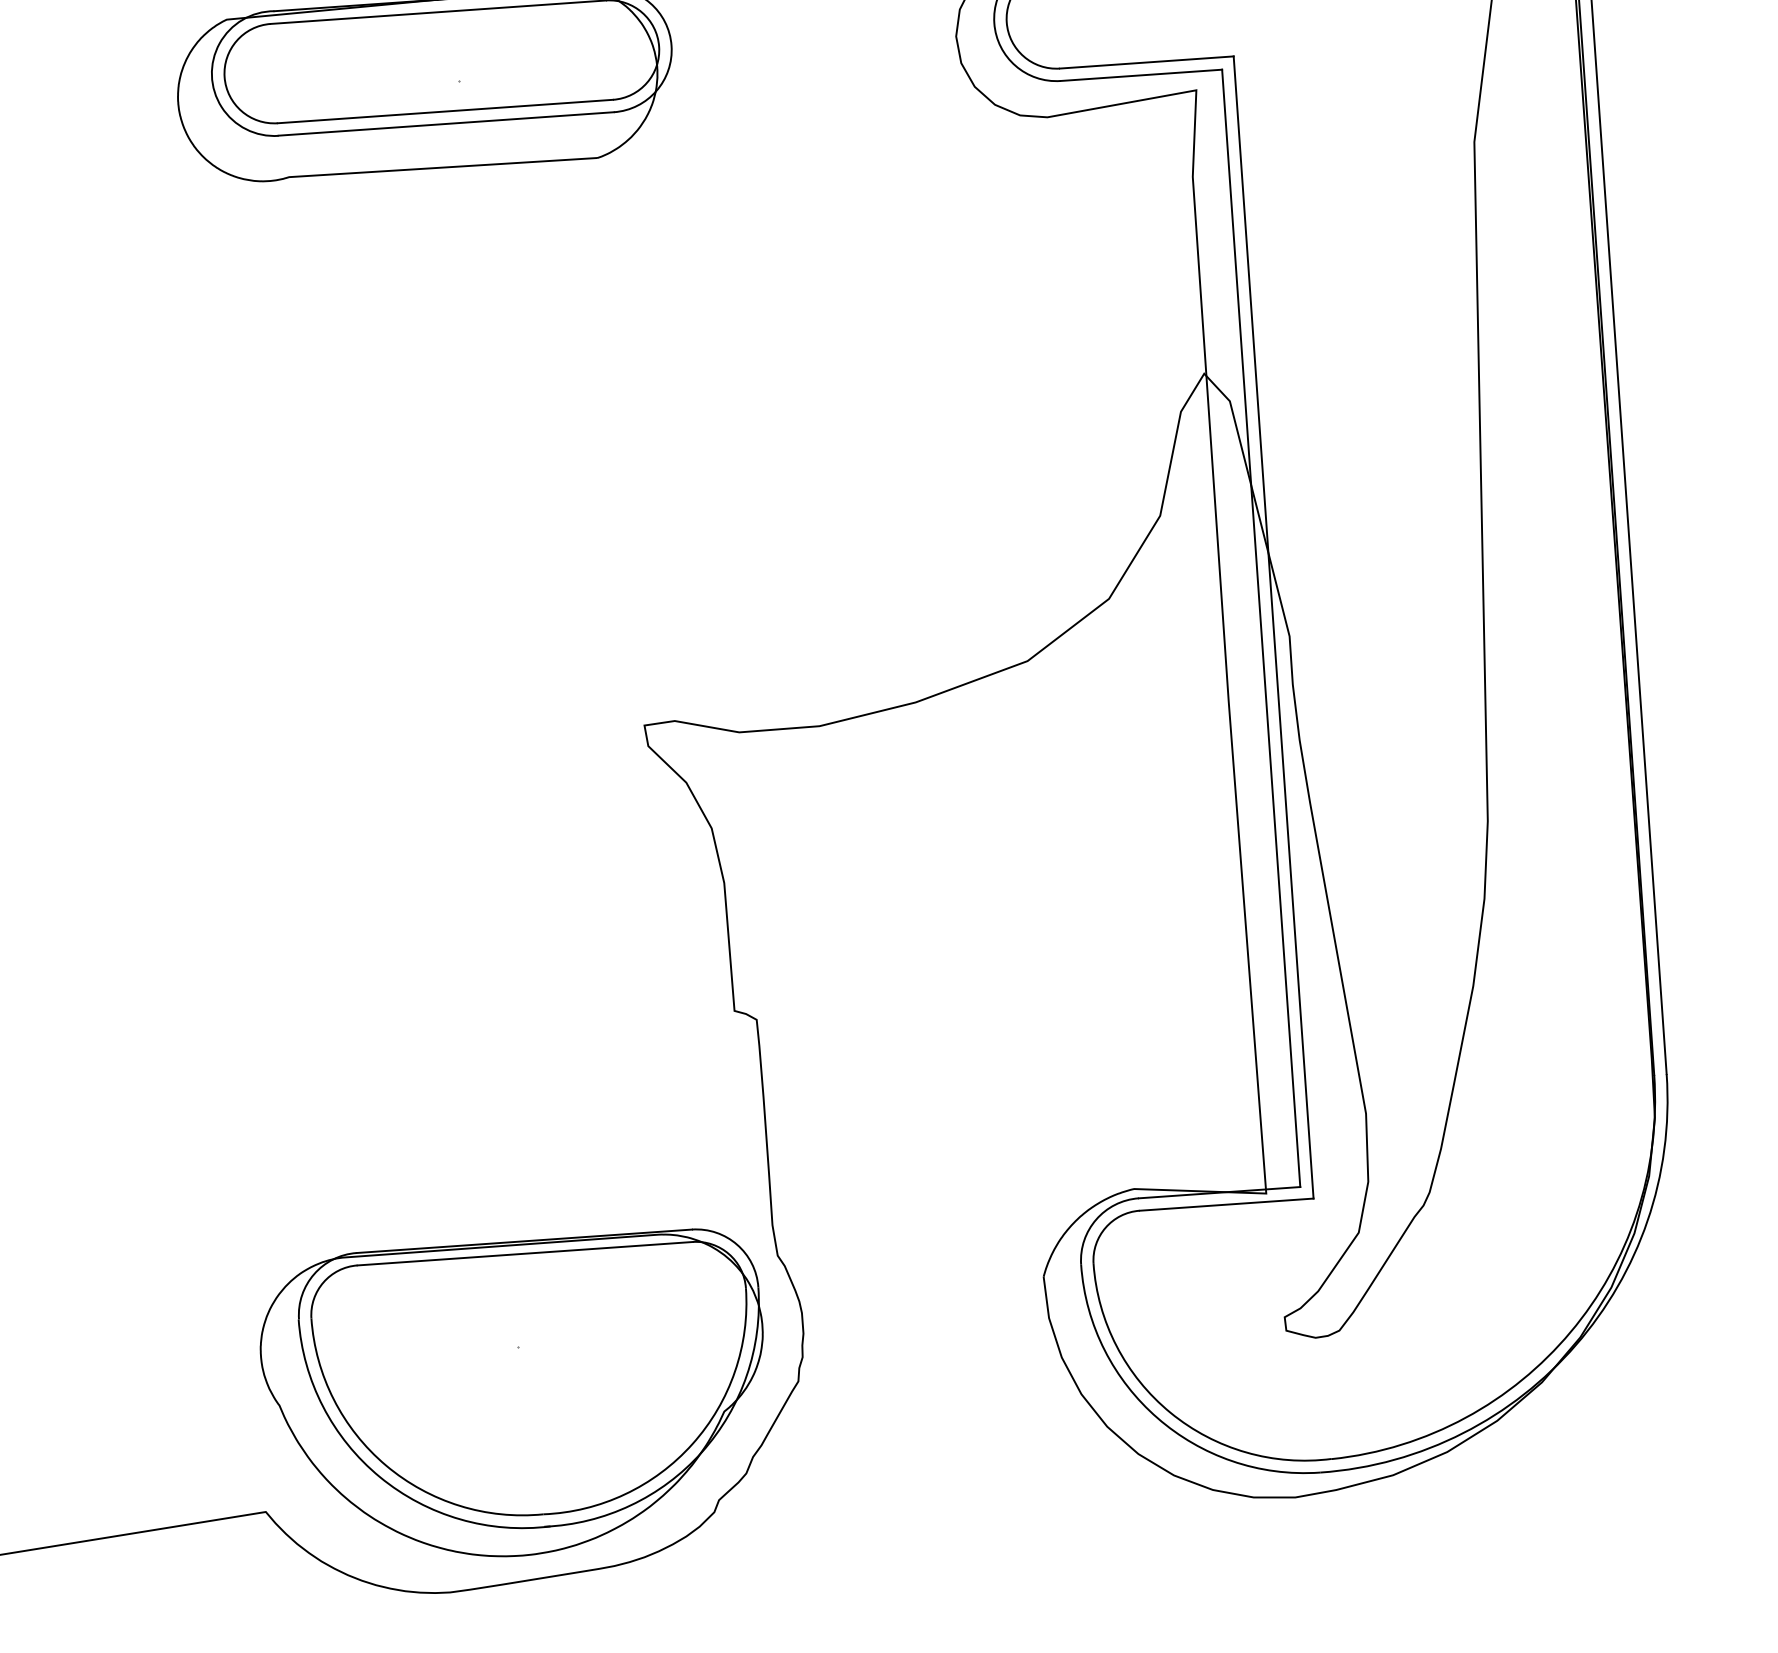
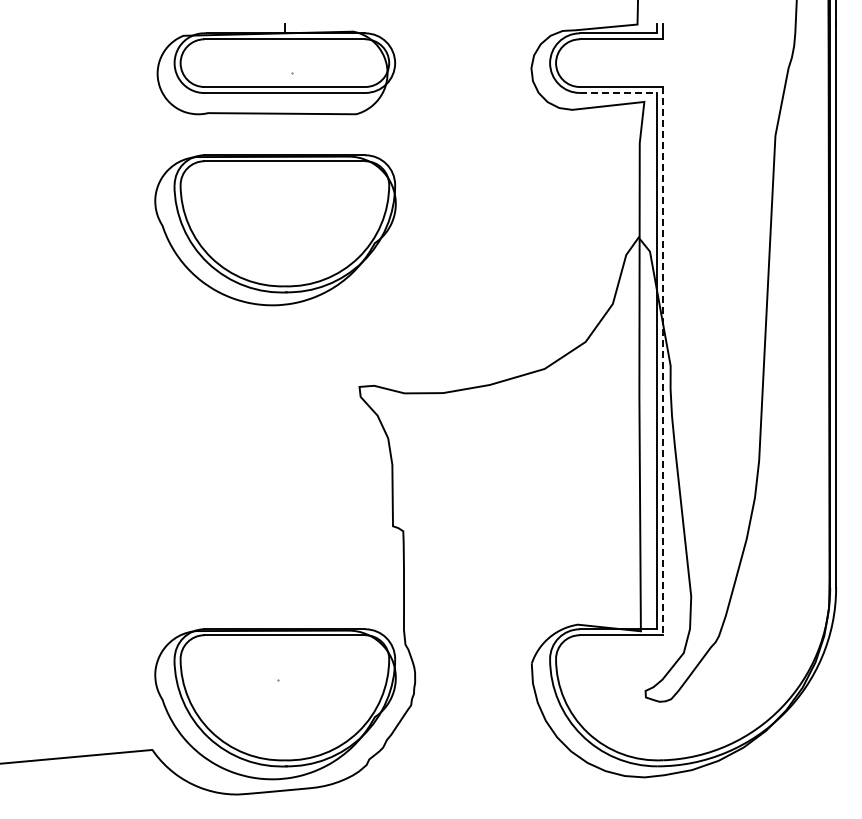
line: (1141, 74) -> (618, 92), solid -> dashed
part: (446, 411) -> (275, 230), added
line: (1274, 628) -> (663, 361), solid -> dashed

